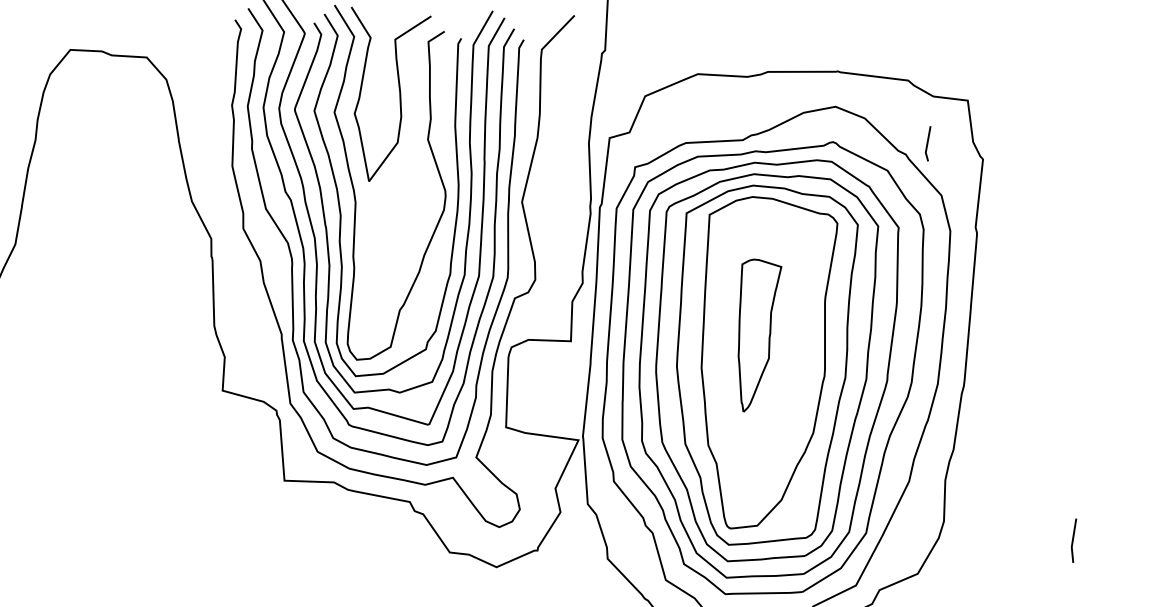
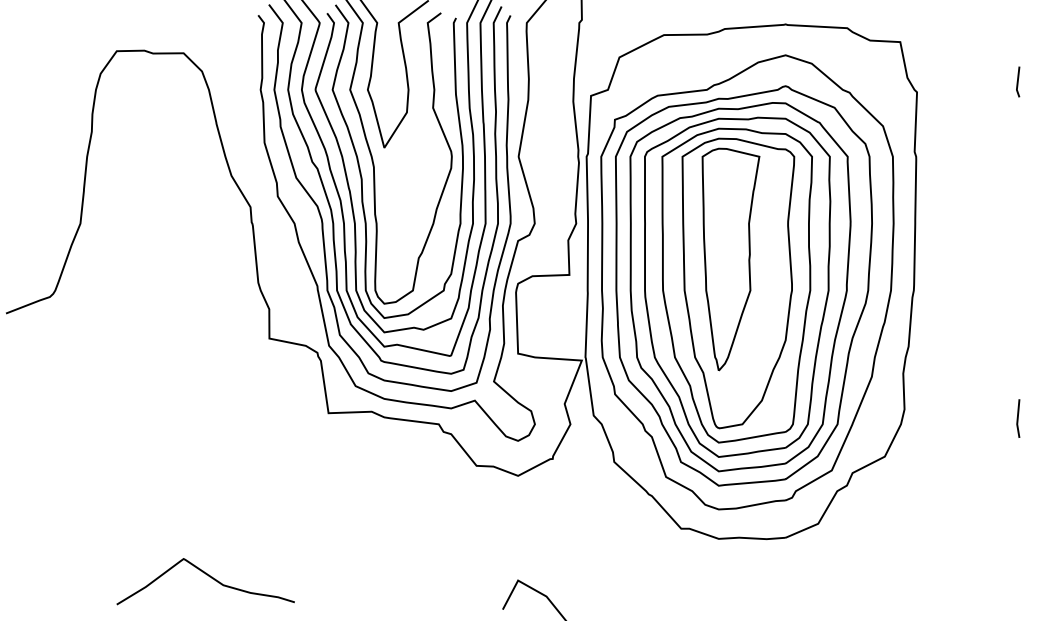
line: (928, 143) -> (1018, 81), moved
part: (756, 336) -> (730, 259), size x1.67

